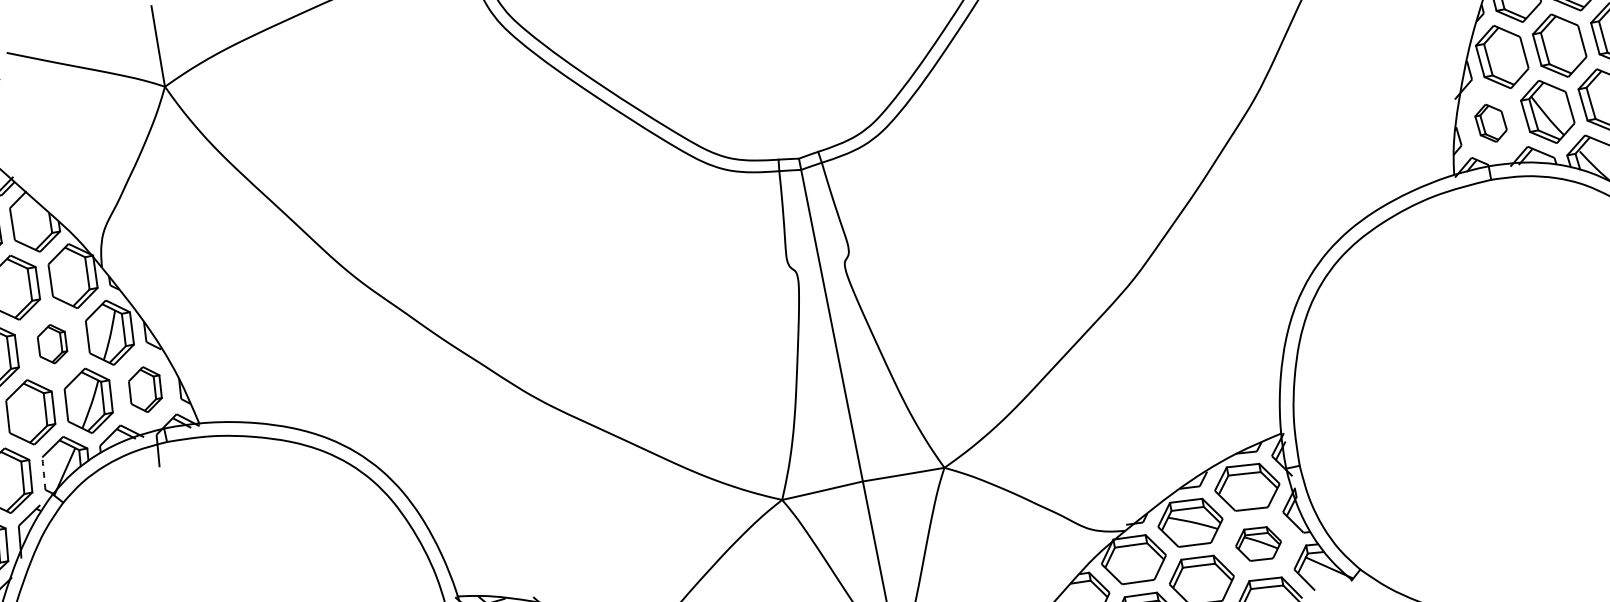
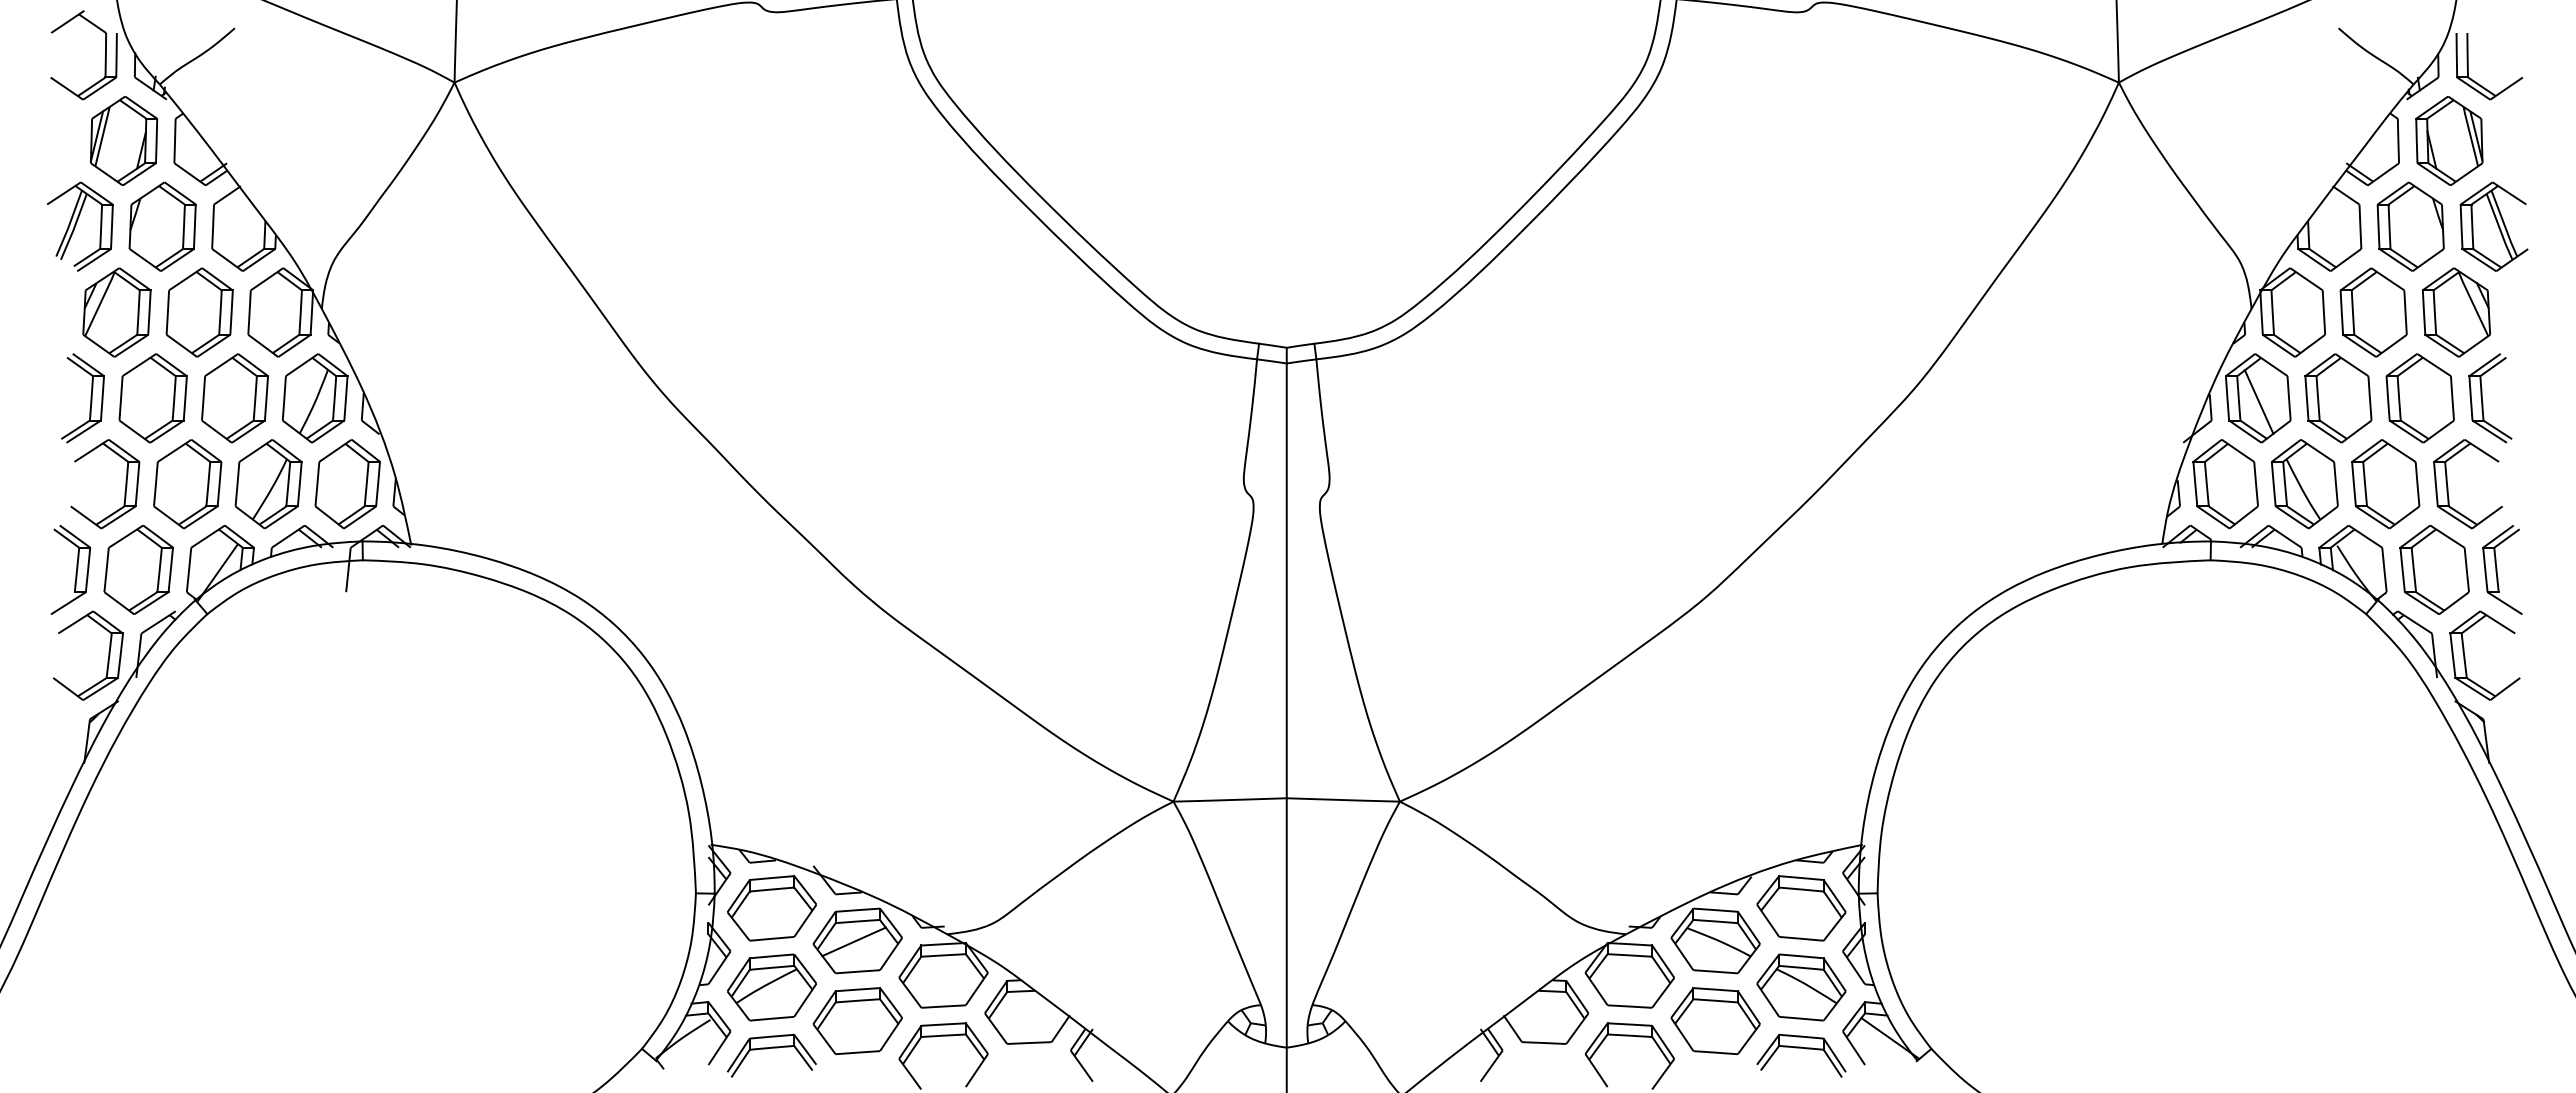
line: (1502, 59) -> (2258, 401), added
part: (1491, 123) -> (2225, 484), size x1.67
part: (52, 344) -> (234, 398), size x1.67
part: (145, 389) -> (347, 484), size x1.43
arc: (44, 473) -> (189, 569), dashed -> solid
part: (1258, 544) -> (1801, 987), size x1.43

